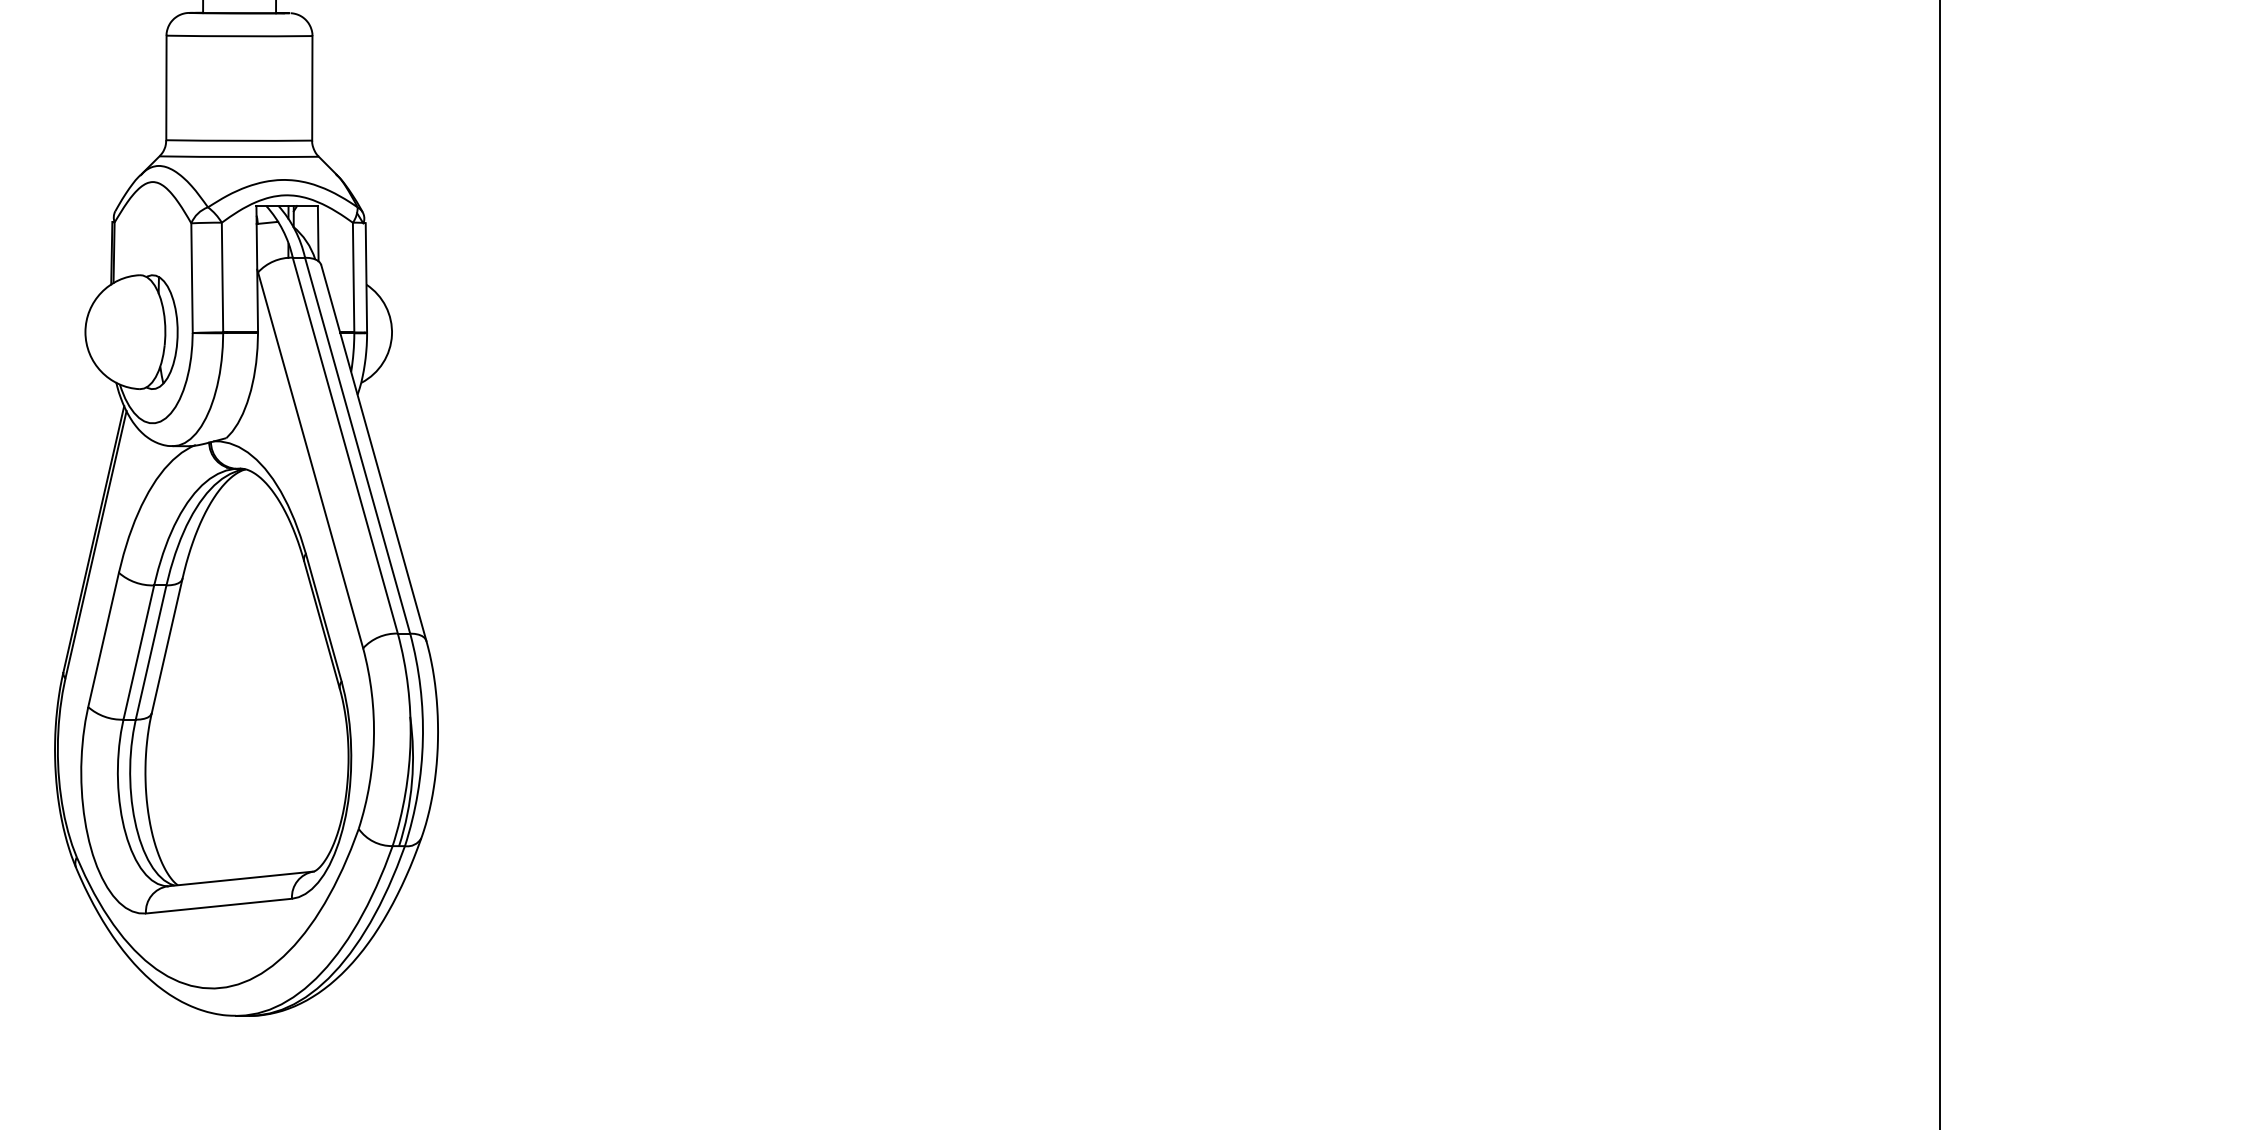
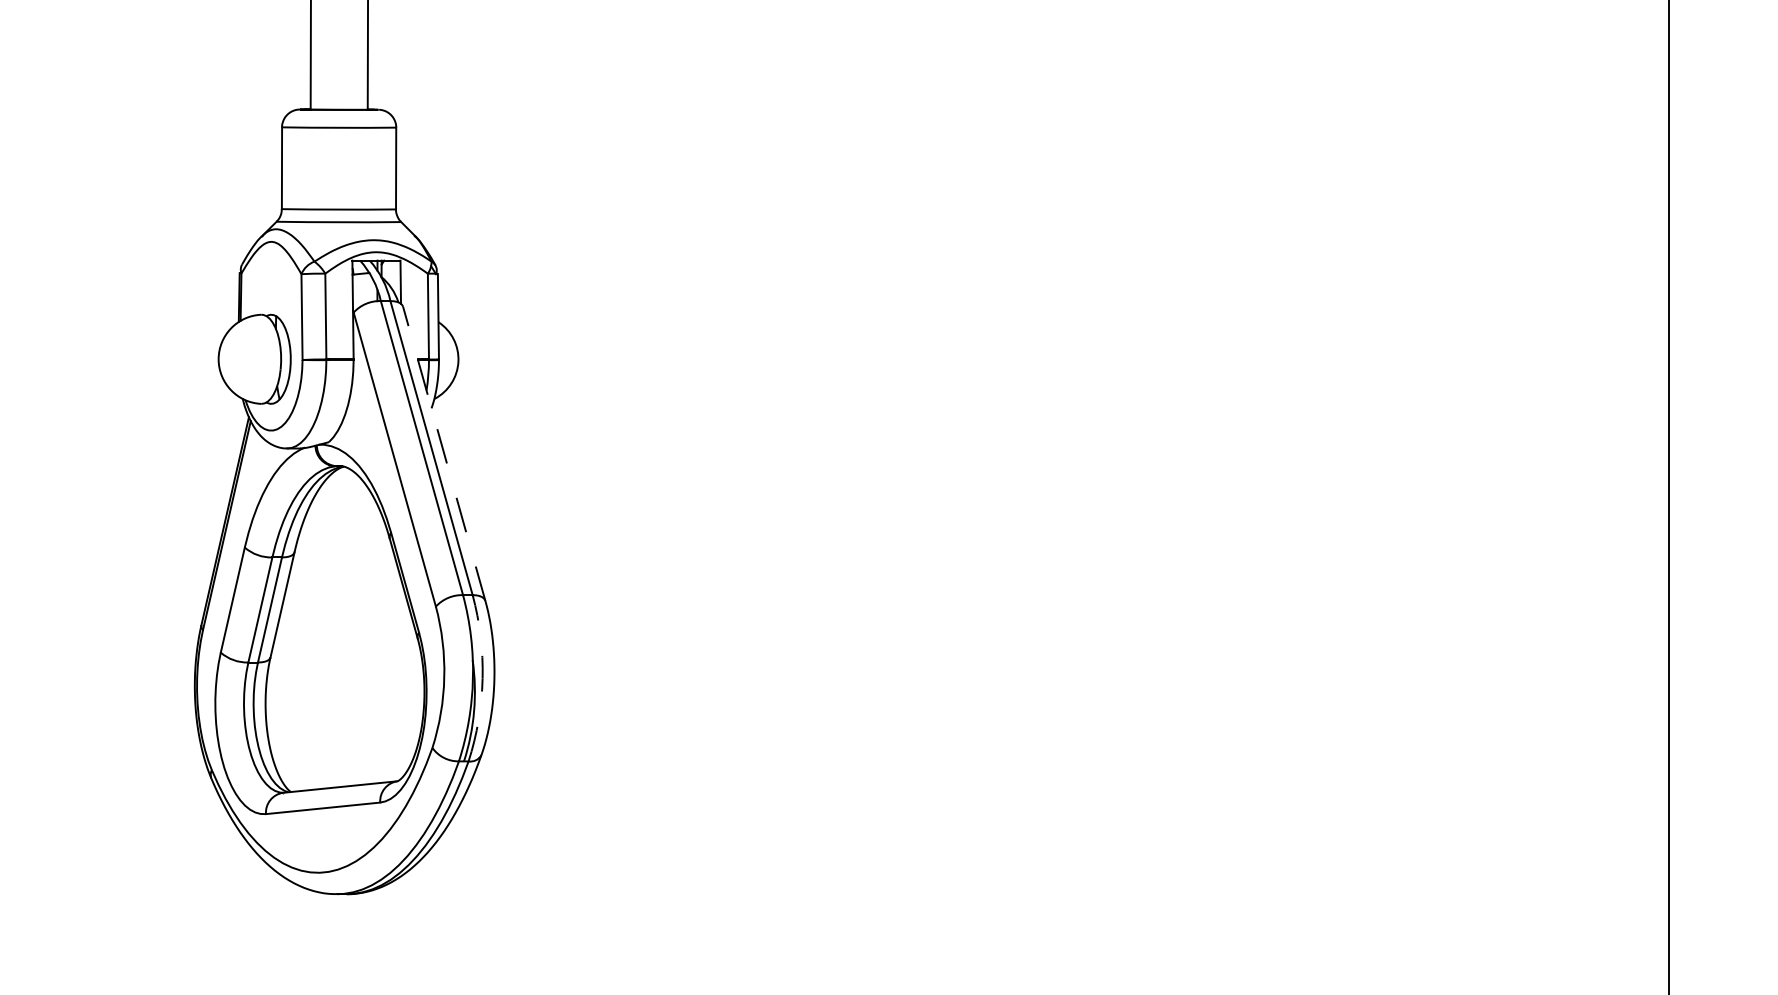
line: (374, 452) -> (444, 453), solid -> dashed
arc: (422, 740) -> (482, 678), solid -> dashed

